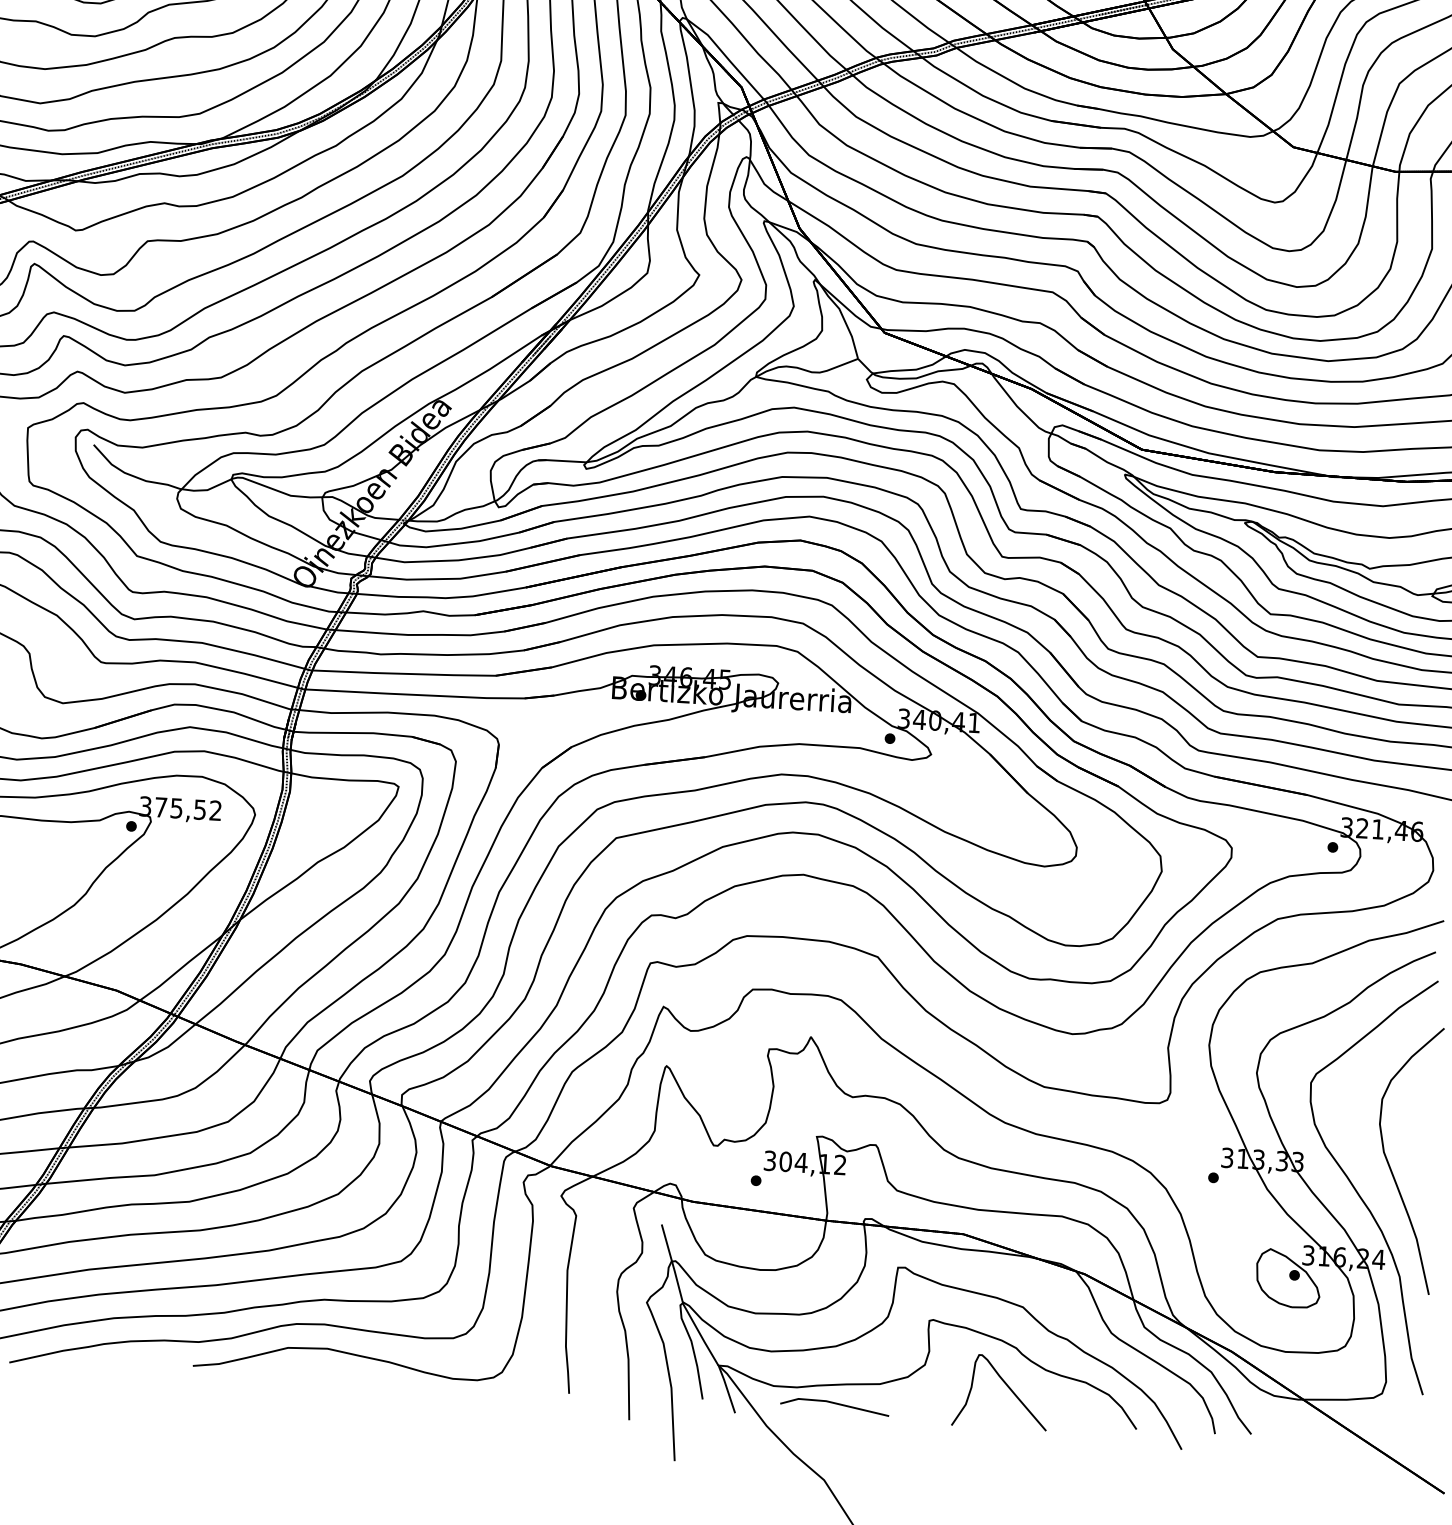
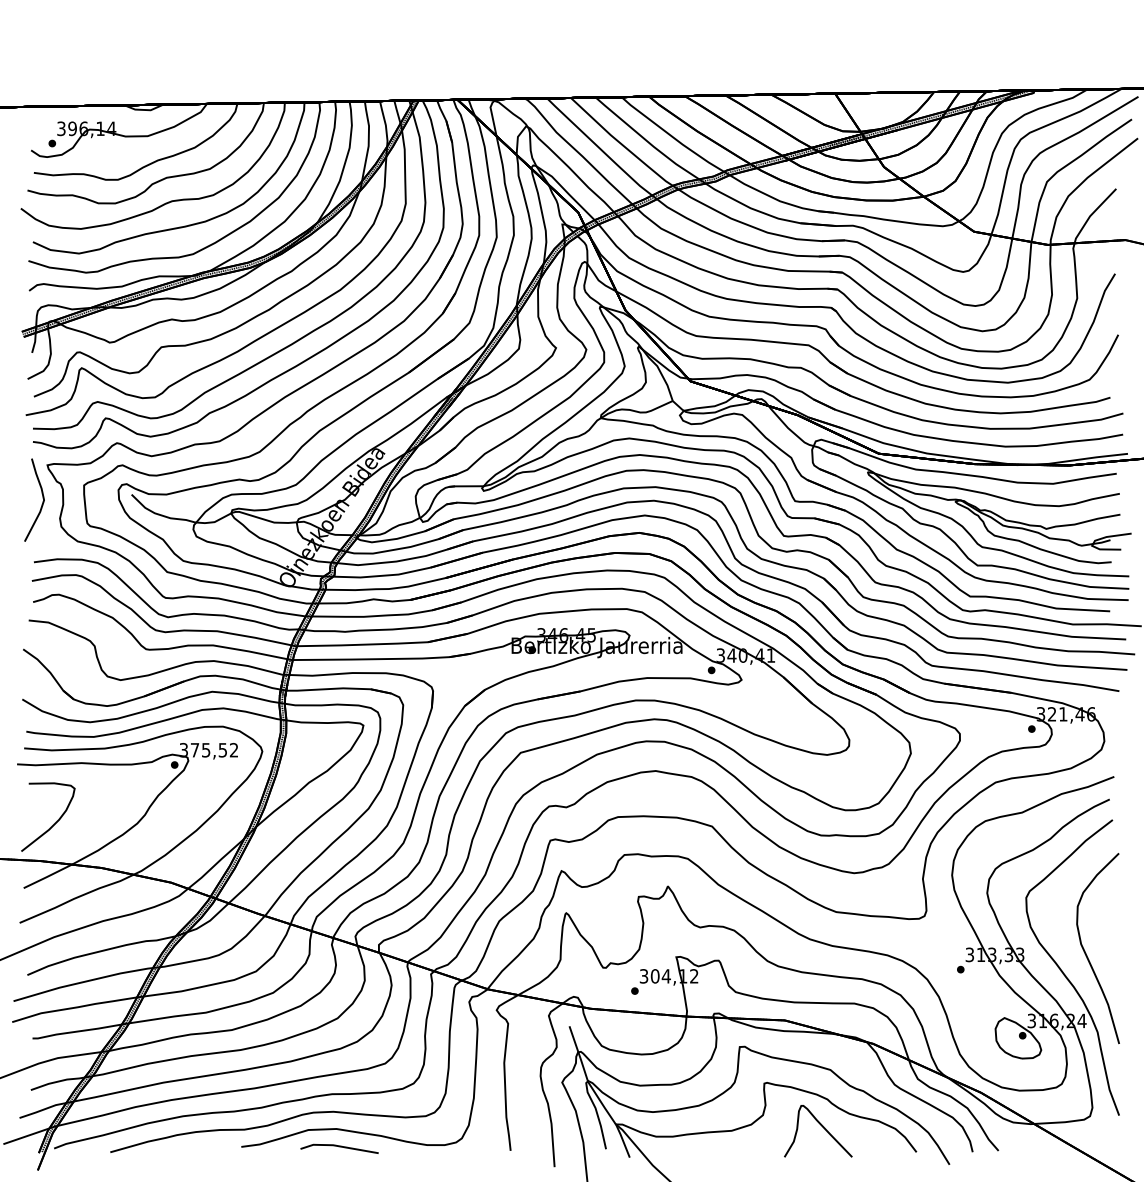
line: (834, 1404) -> (339, 1147), moved

